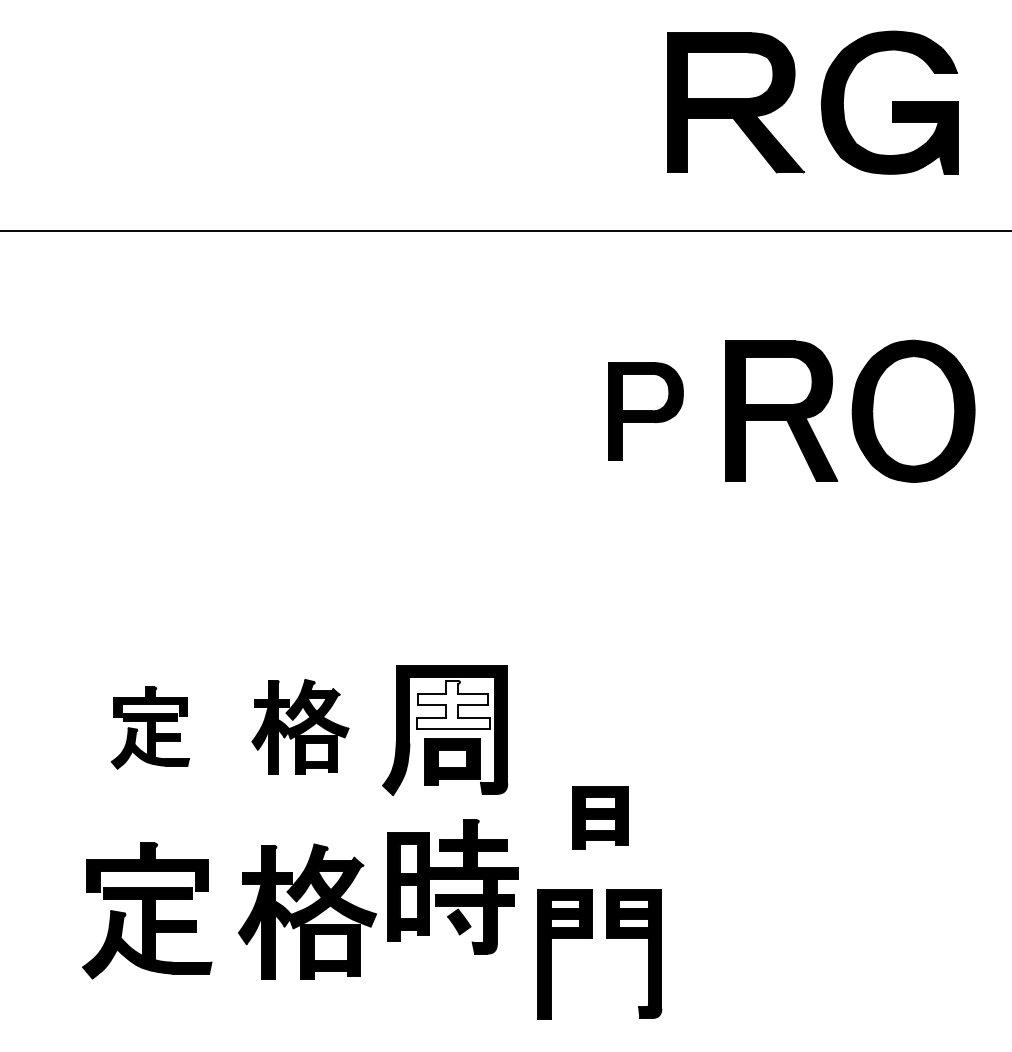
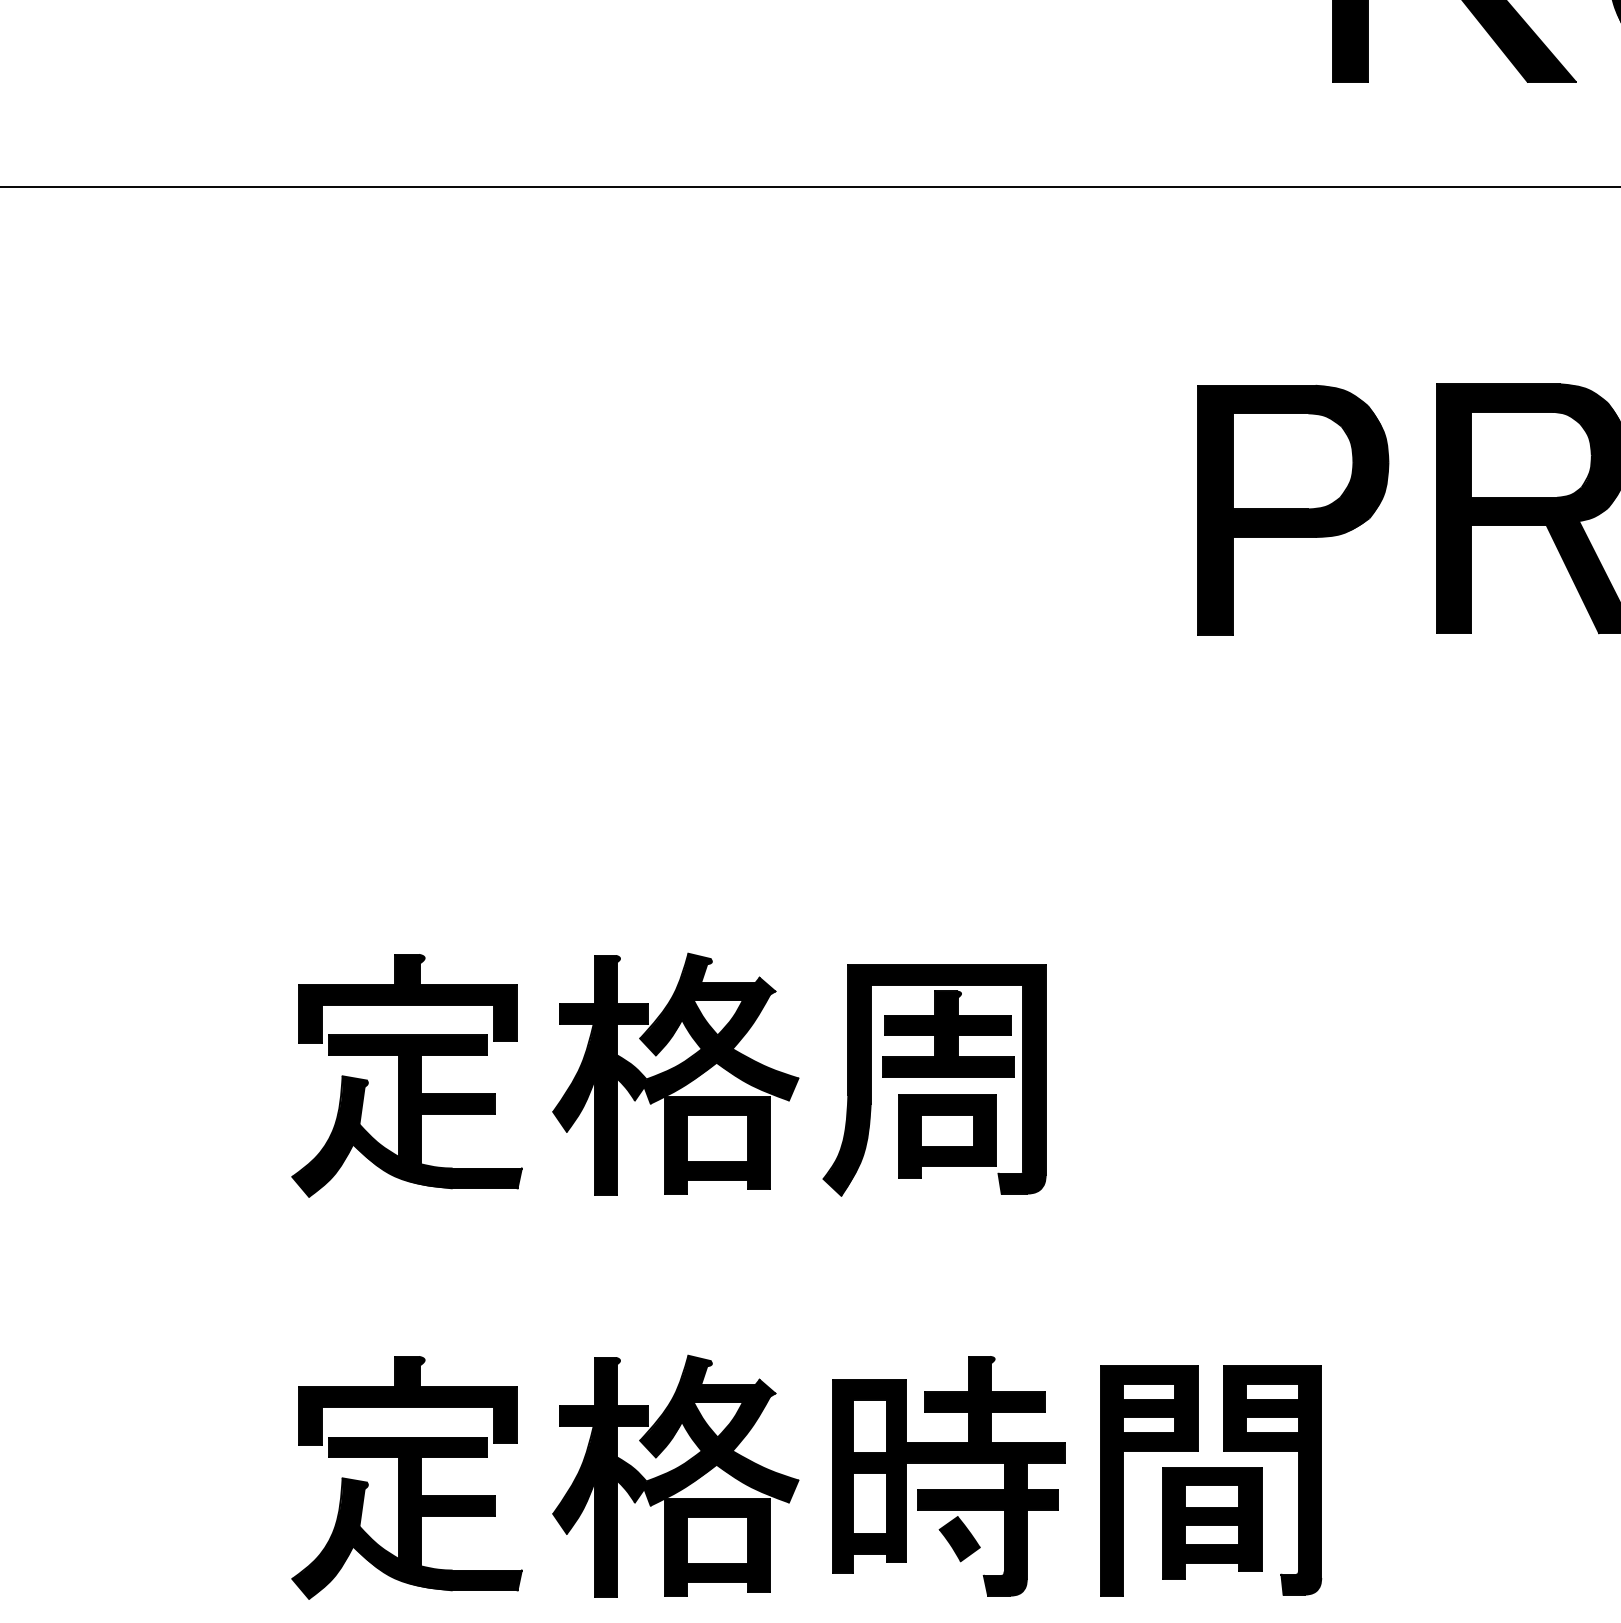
part: (645, 411) -> (1292, 509), size x1.43
fill: (452, 704) -> (947, 1033), added
part: (300, 726) -> (675, 1073), size x1.43
part: (150, 727) -> (407, 1074), size x1.67
part: (600, 817) -> (1212, 1522), moved
part: (452, 879) -> (947, 1463), moved
part: (147, 910) -> (407, 1477), moved
part: (307, 911) -> (675, 1475), moved

